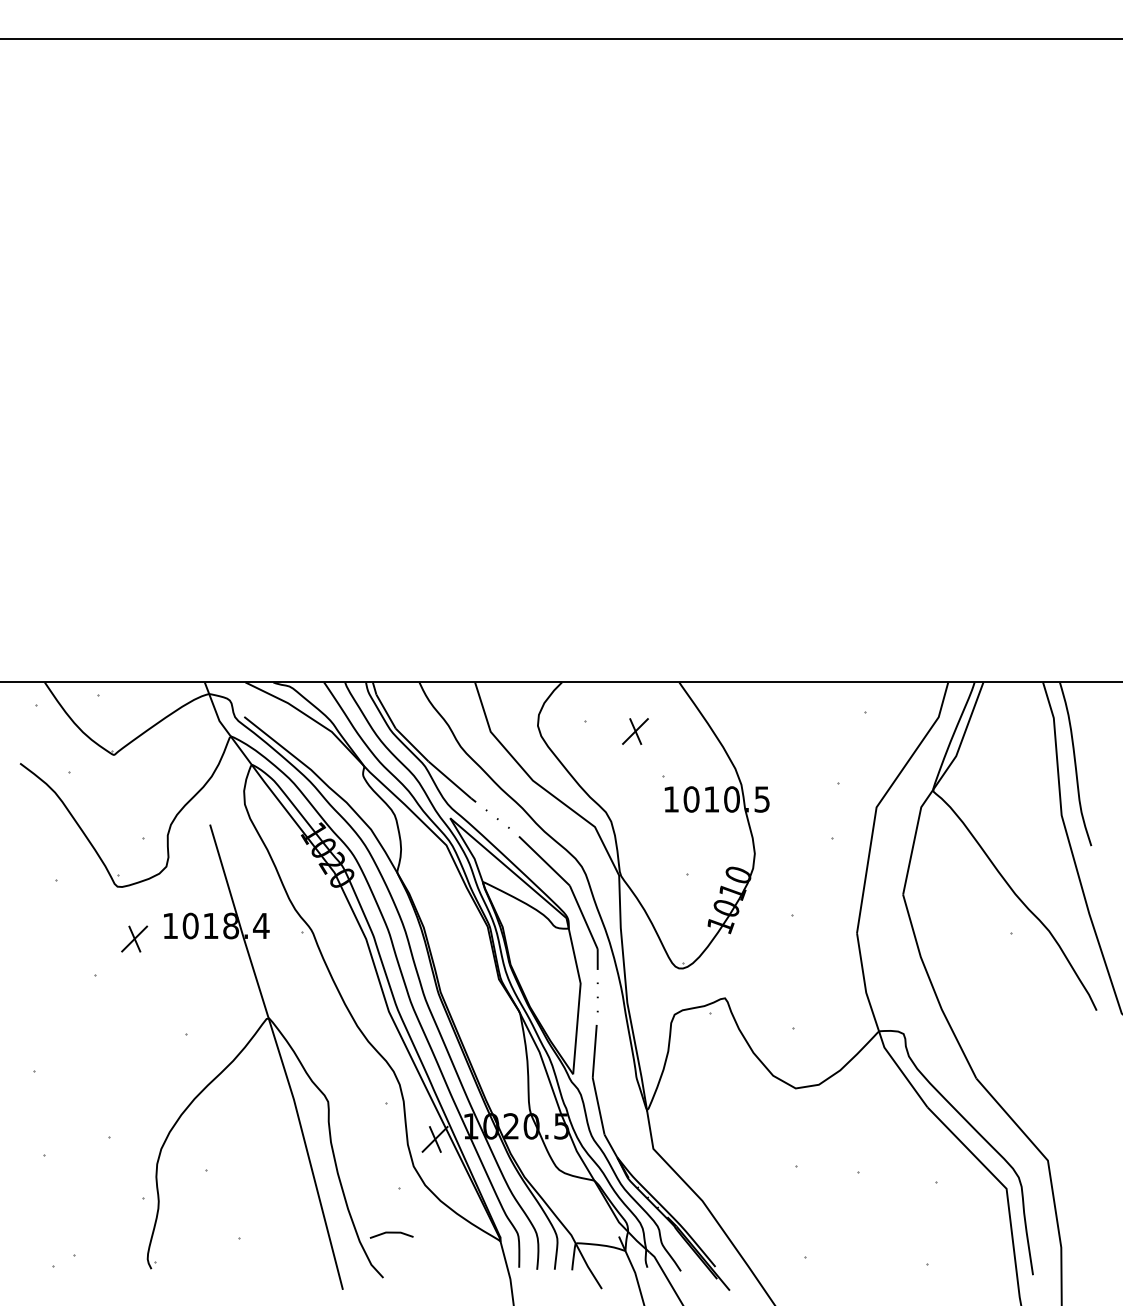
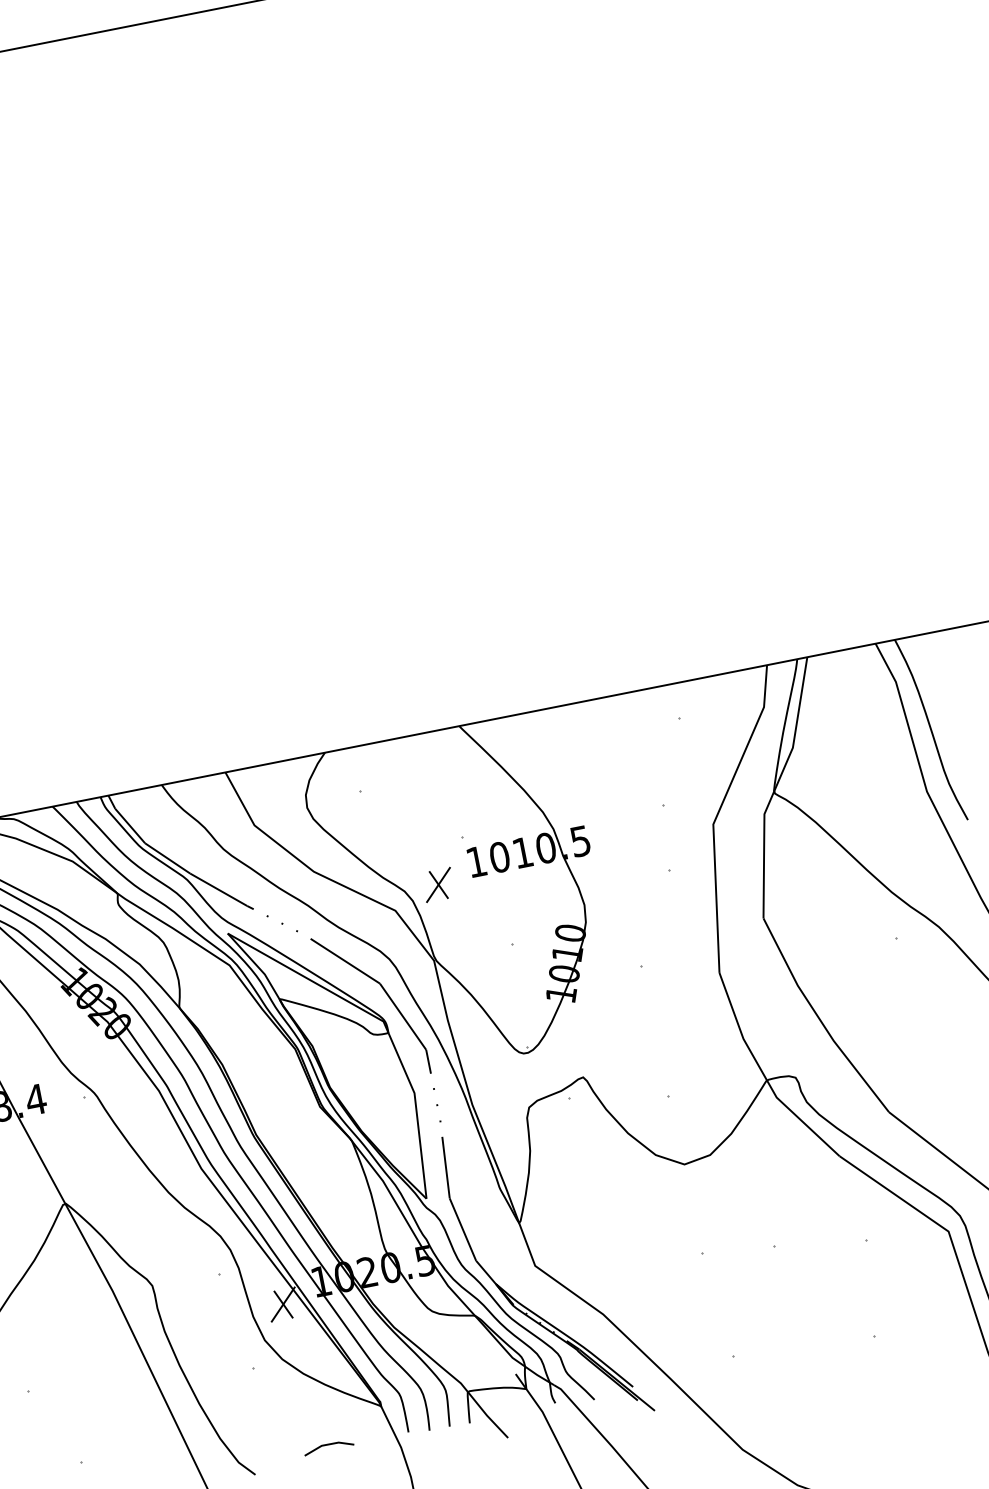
part: (635, 731) -> (438, 884), moved
line: (391, 1233) -> (328, 1445), moved

